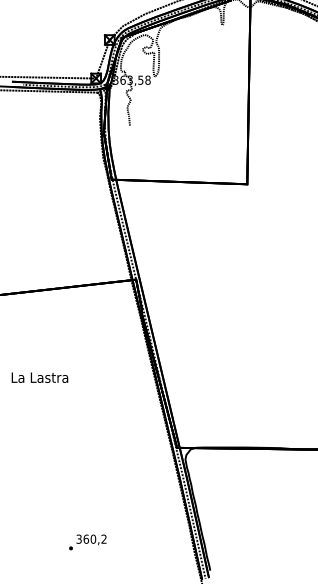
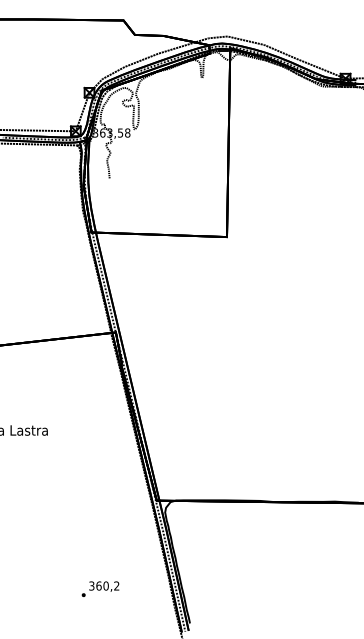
text: (87, 541) -> (100, 588), moved

